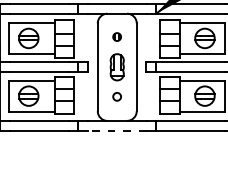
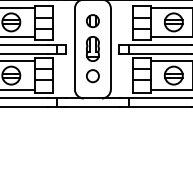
part: (116, 36) -> (92, 20), size x1.67
circle: (116, 96) -> (92, 75), size x1.67
line: (116, 130) -> (92, 107), dashed -> solid

